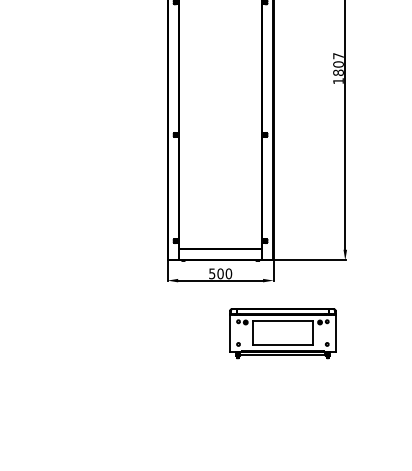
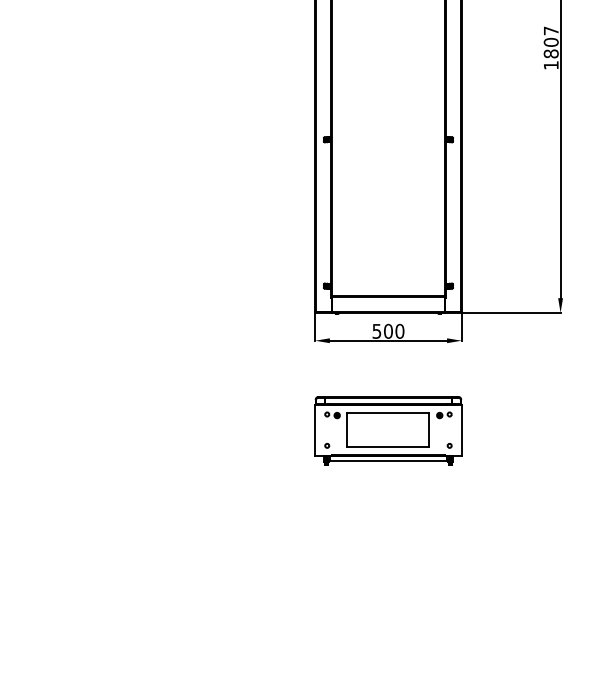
part: (282, 333) -> (388, 430), moved

